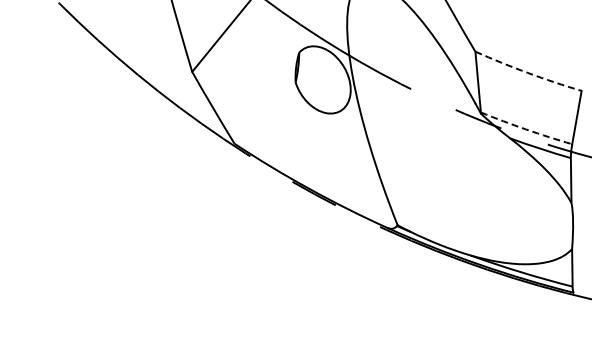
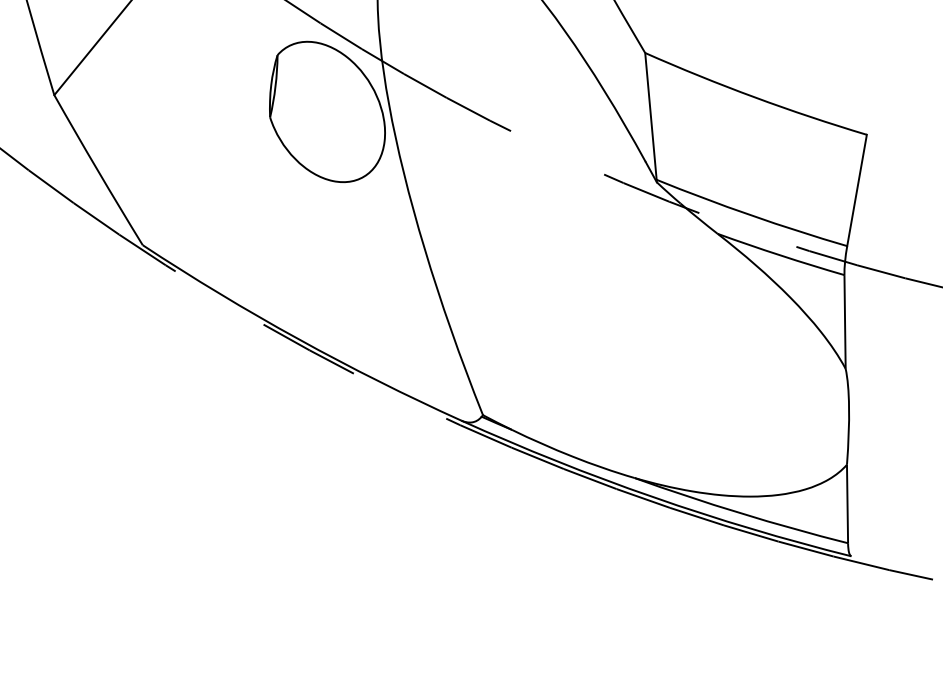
arc: (527, 72) -> (753, 96), dashed -> solid
arc: (526, 129) -> (751, 215), dashed -> solid

